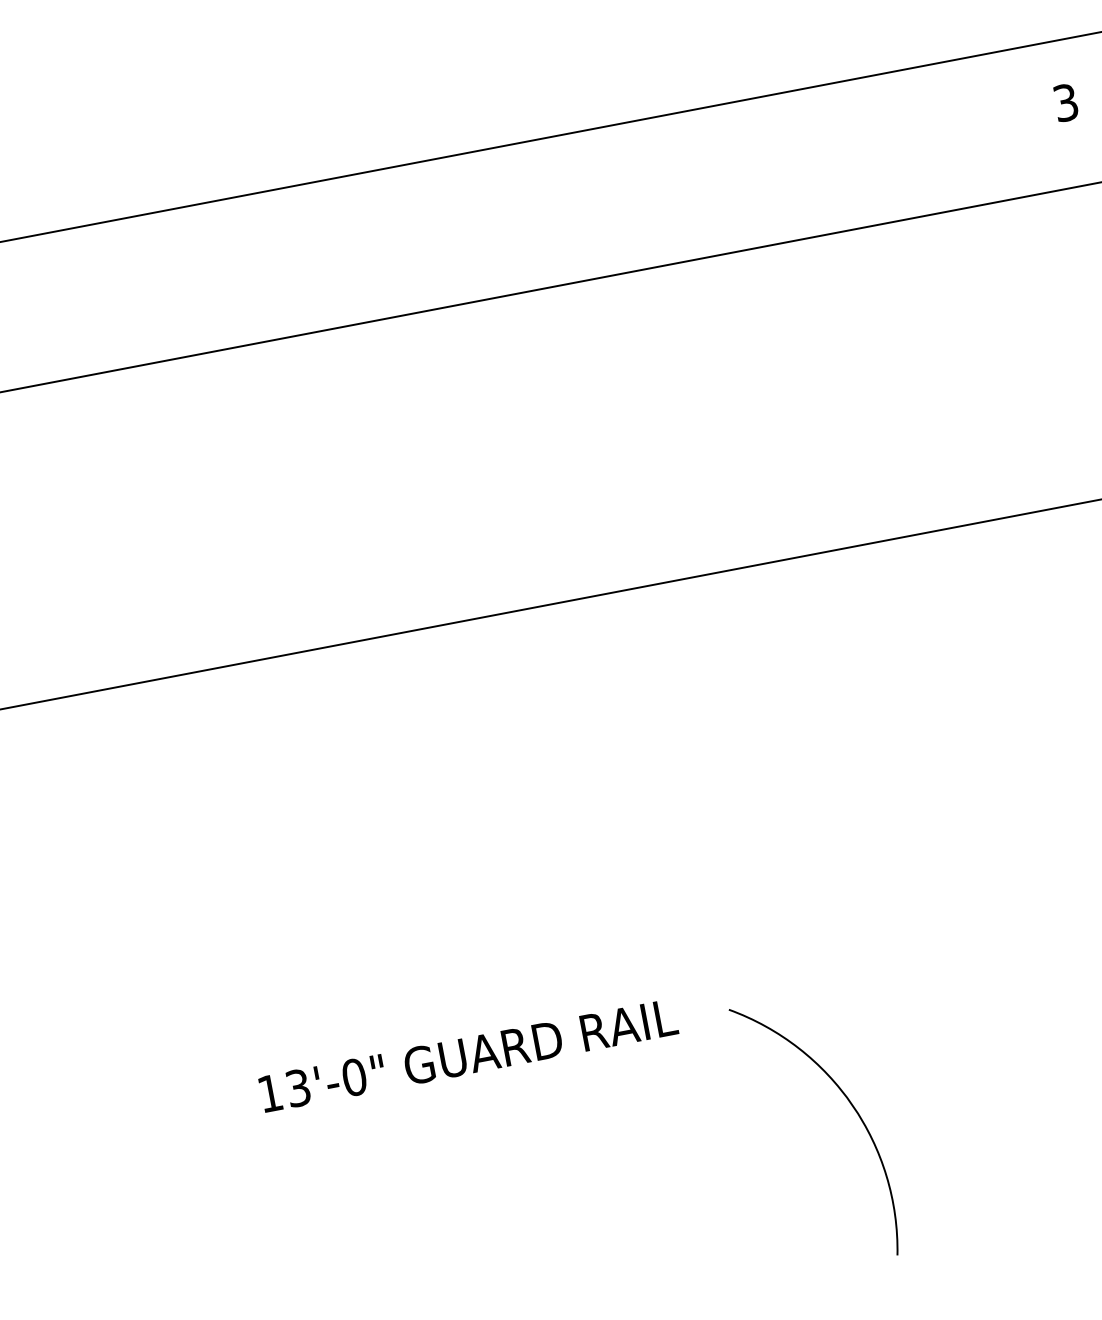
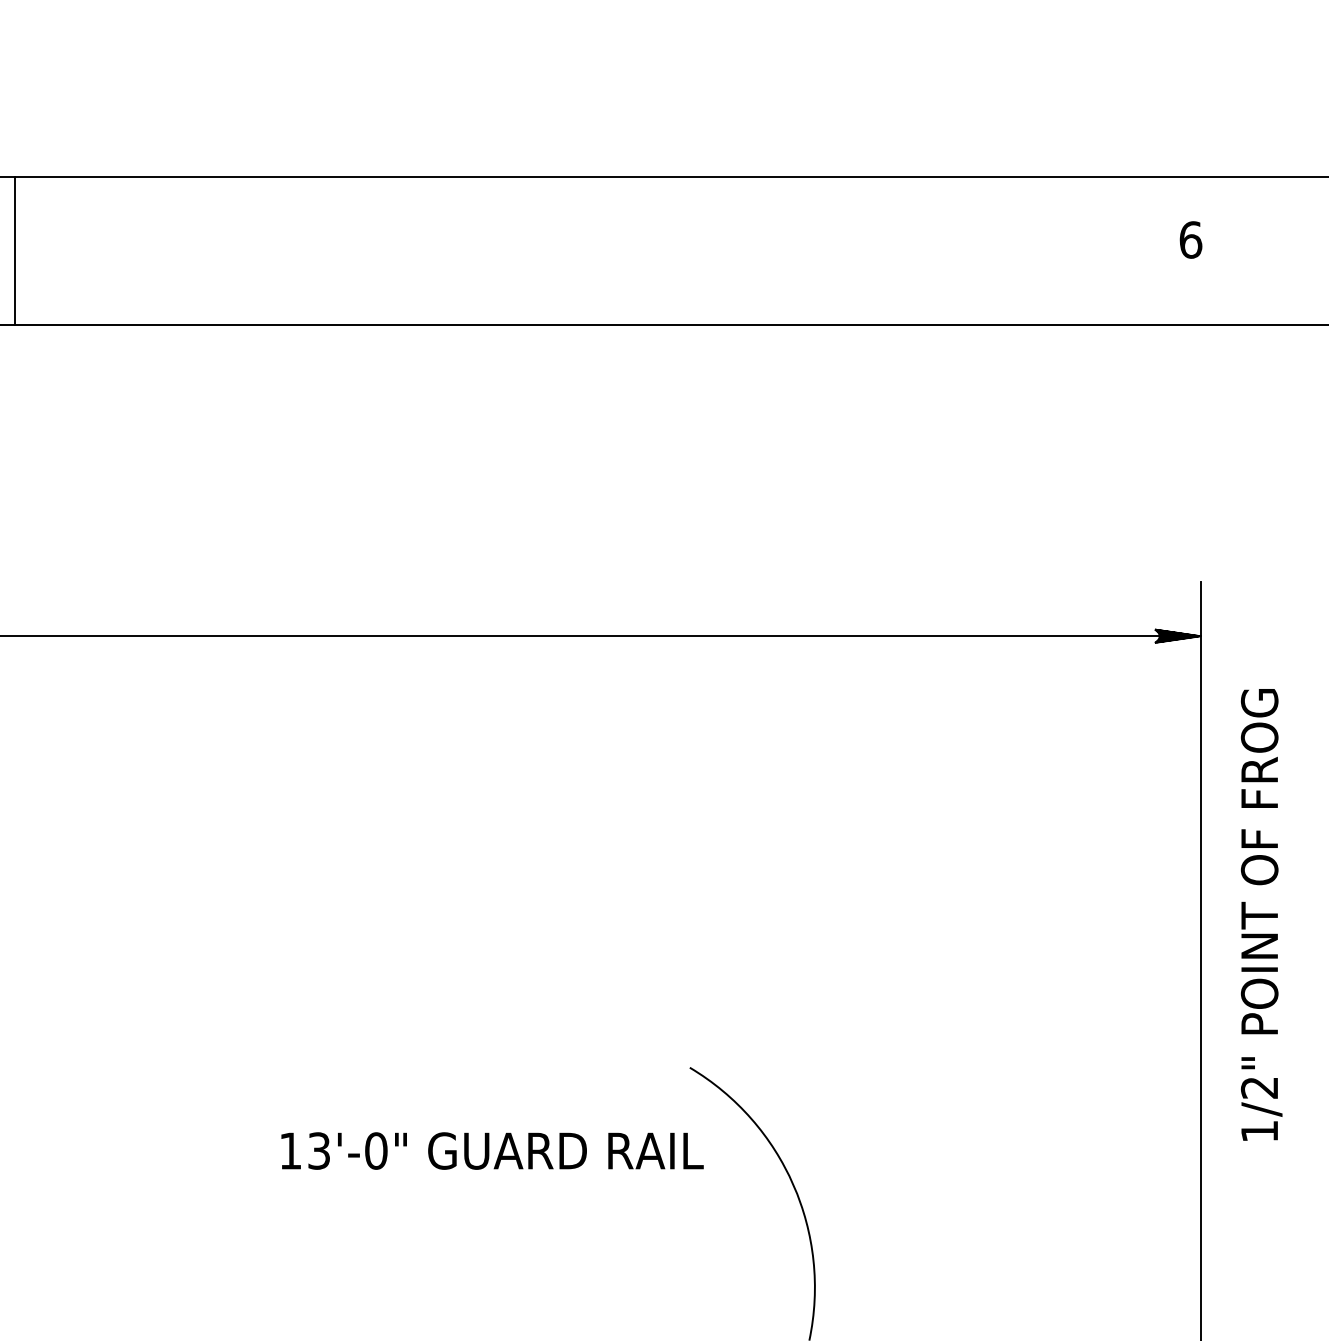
text: (1065, 102) -> (1190, 239), 3 -> 6
text: (468, 1055) -> (492, 1150), moved

